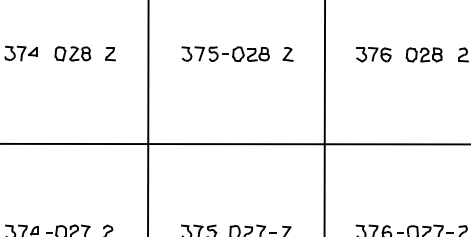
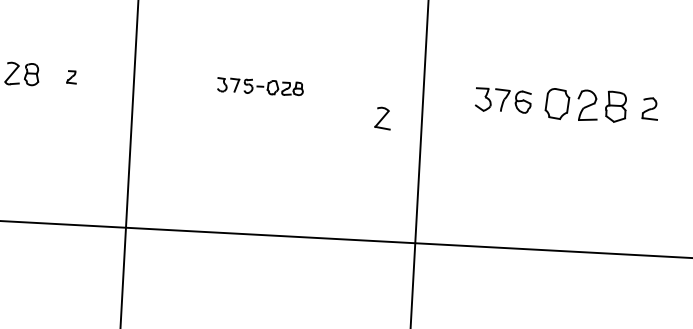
part: (225, 53) -> (260, 85), size x0.6
part: (110, 54) -> (71, 77), size x0.6
part: (287, 54) -> (381, 118), moved
part: (423, 54) -> (584, 104), size x1.4

